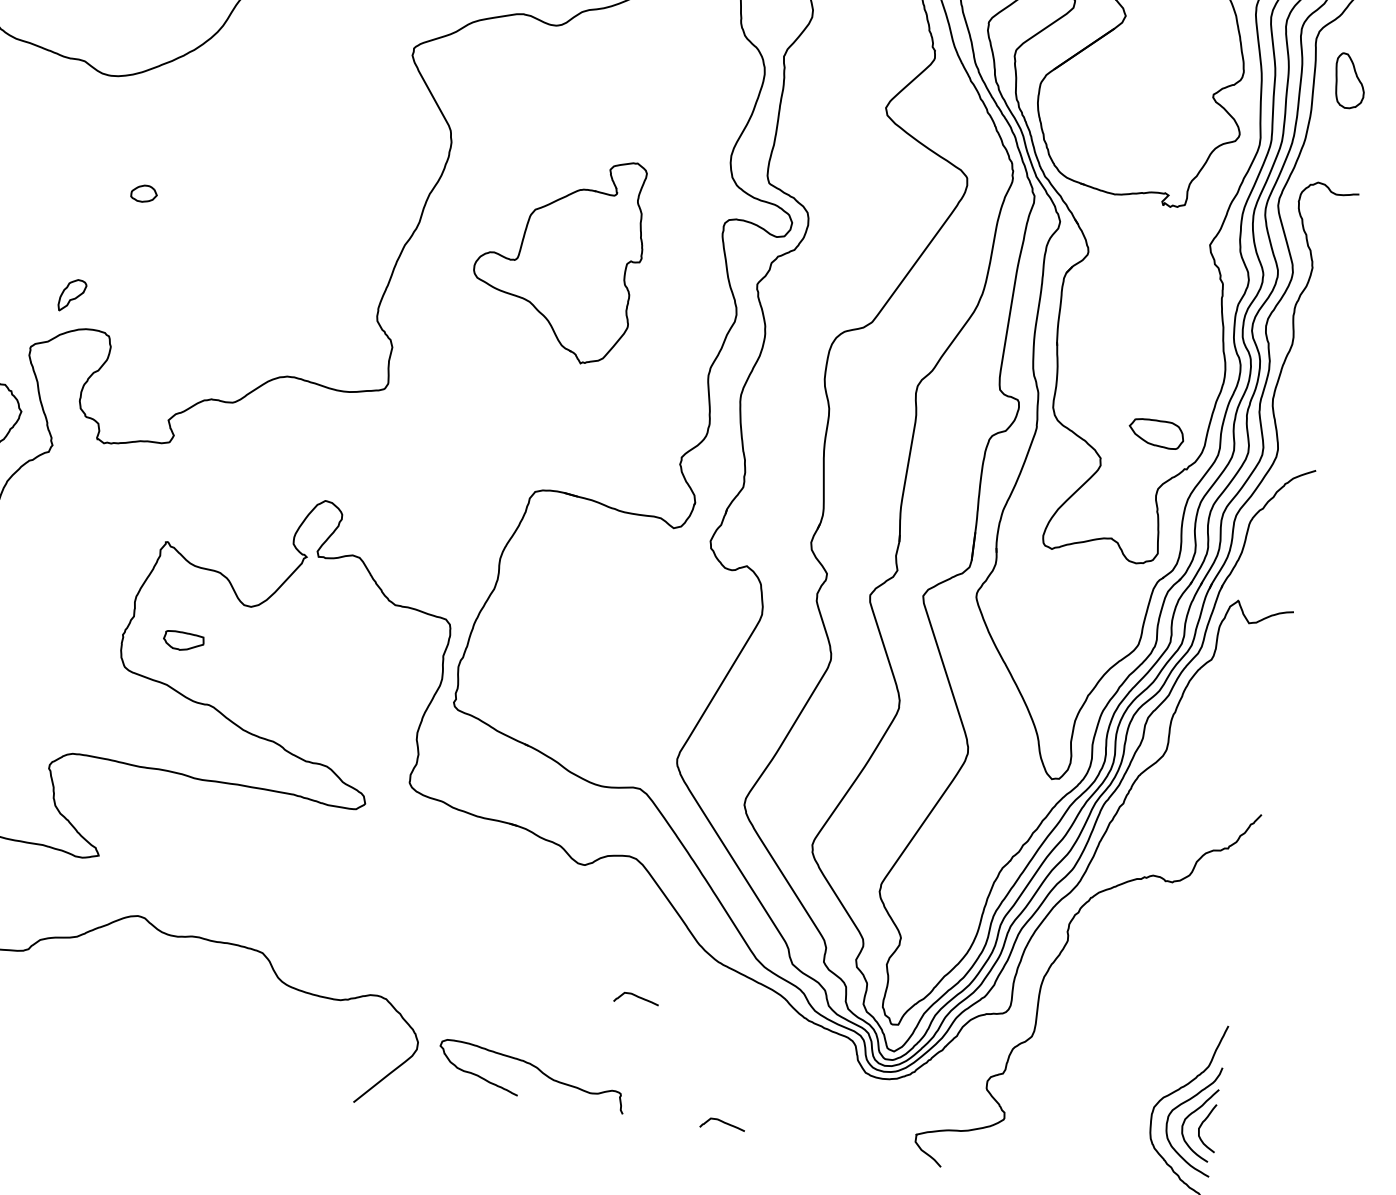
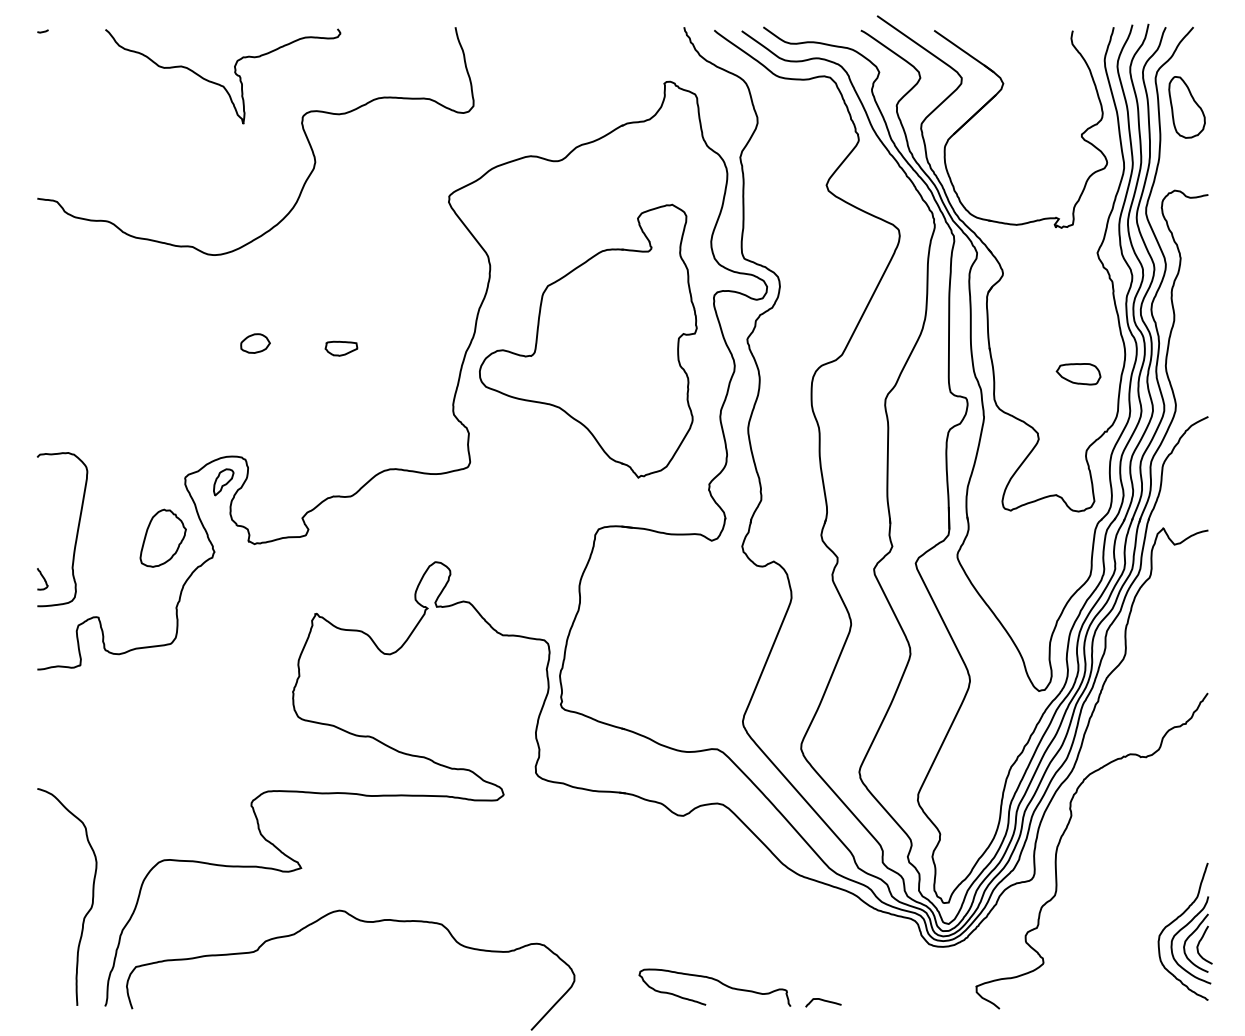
part: (1349, 81) -> (1186, 107), size x1.43
part: (144, 193) -> (255, 343), size x1.43
part: (559, 254) -> (588, 340), size x1.67
part: (72, 295) -> (223, 482), moved
part: (1156, 433) -> (1078, 374), moved
part: (183, 641) -> (341, 348), moved
curve: (636, 997) -> (740, 913), removed
curve: (535, 1068) -> (716, 981), moved

